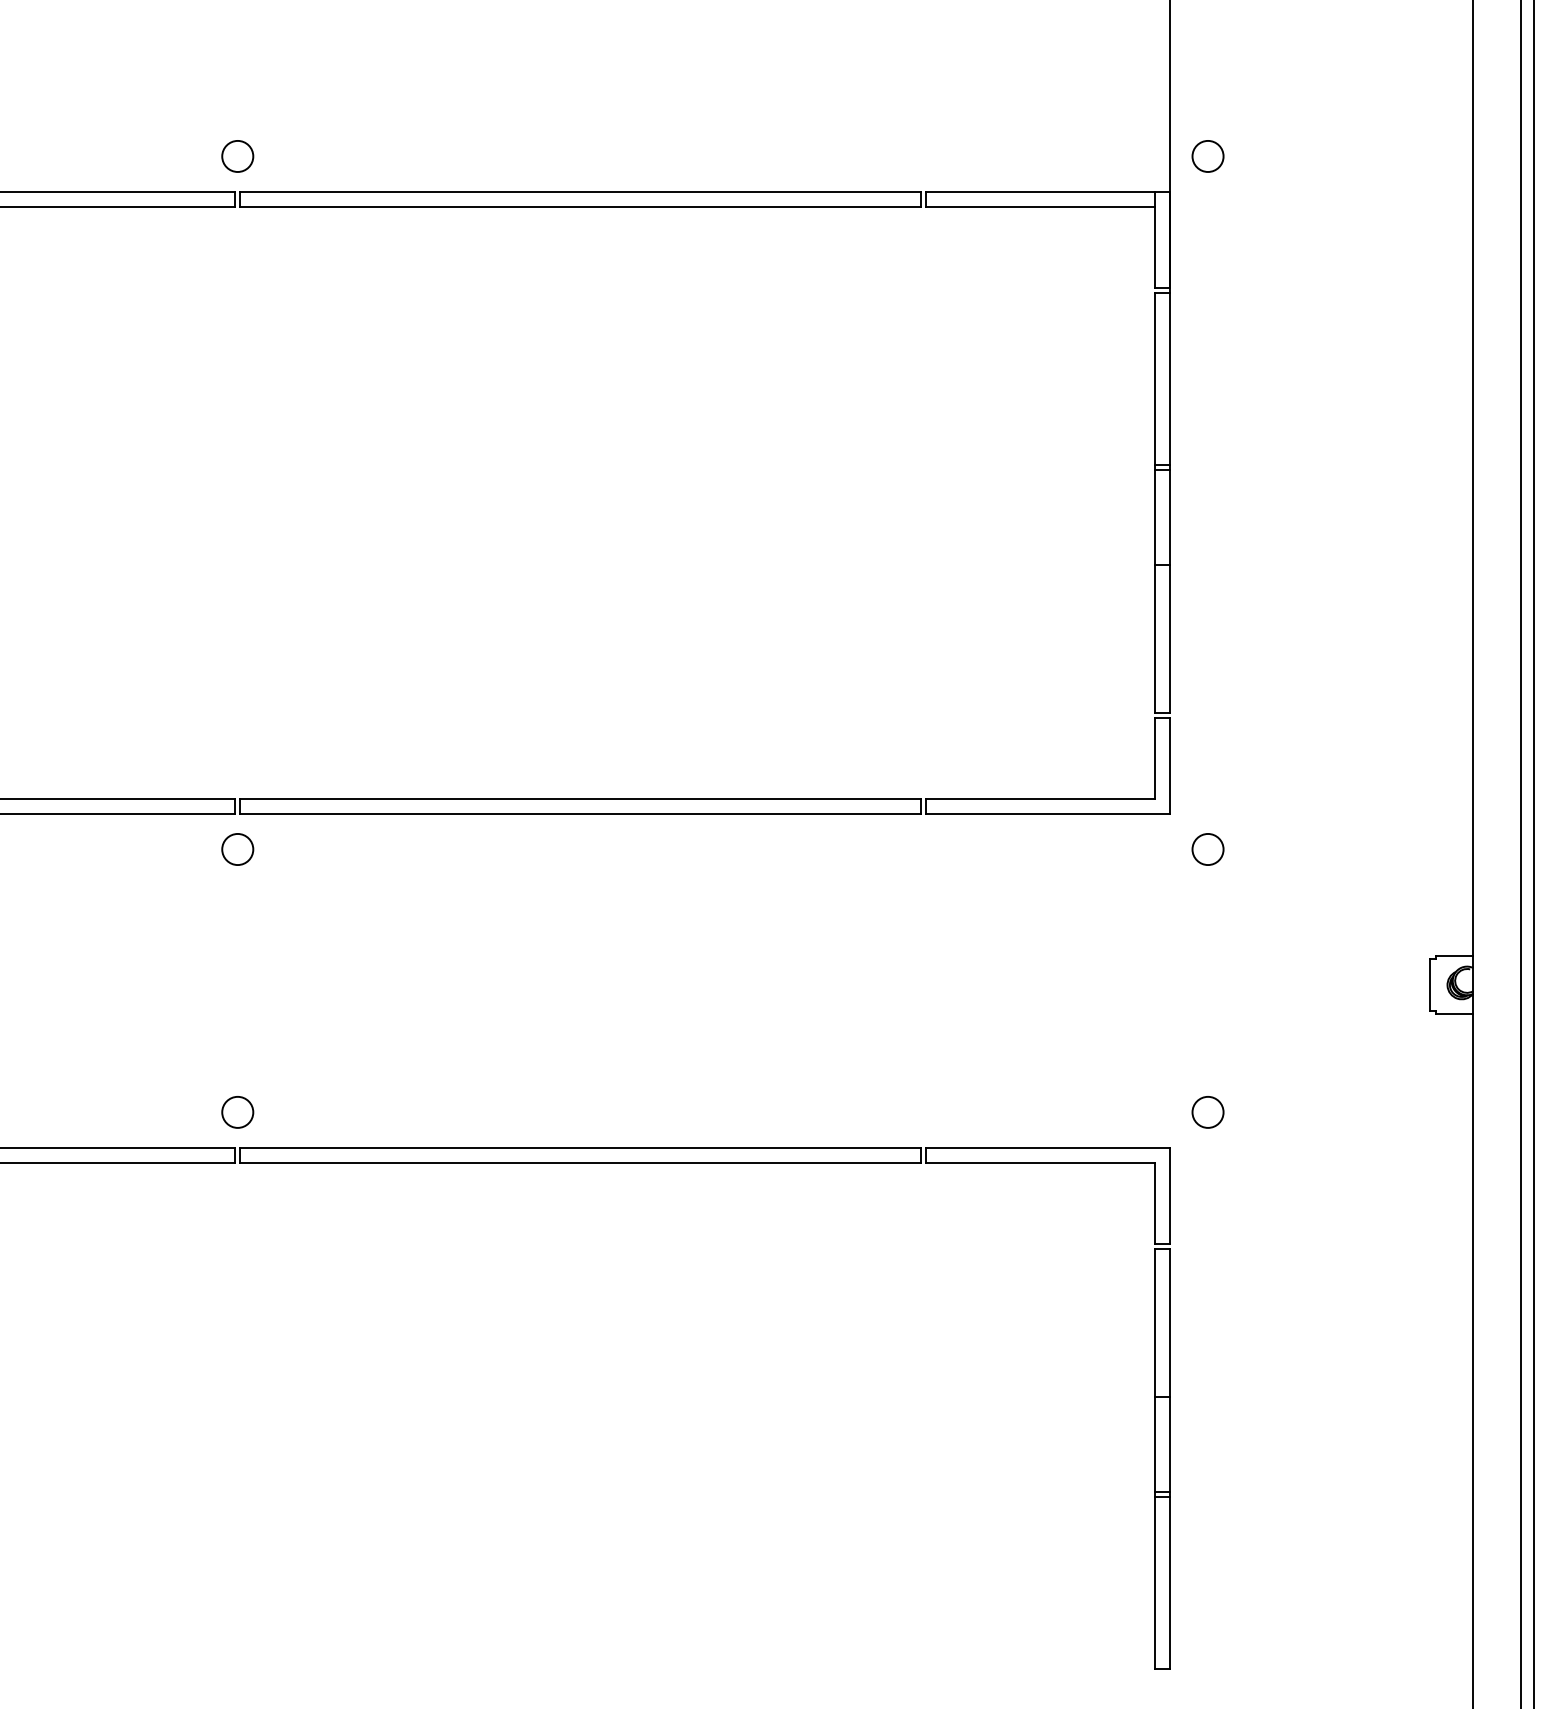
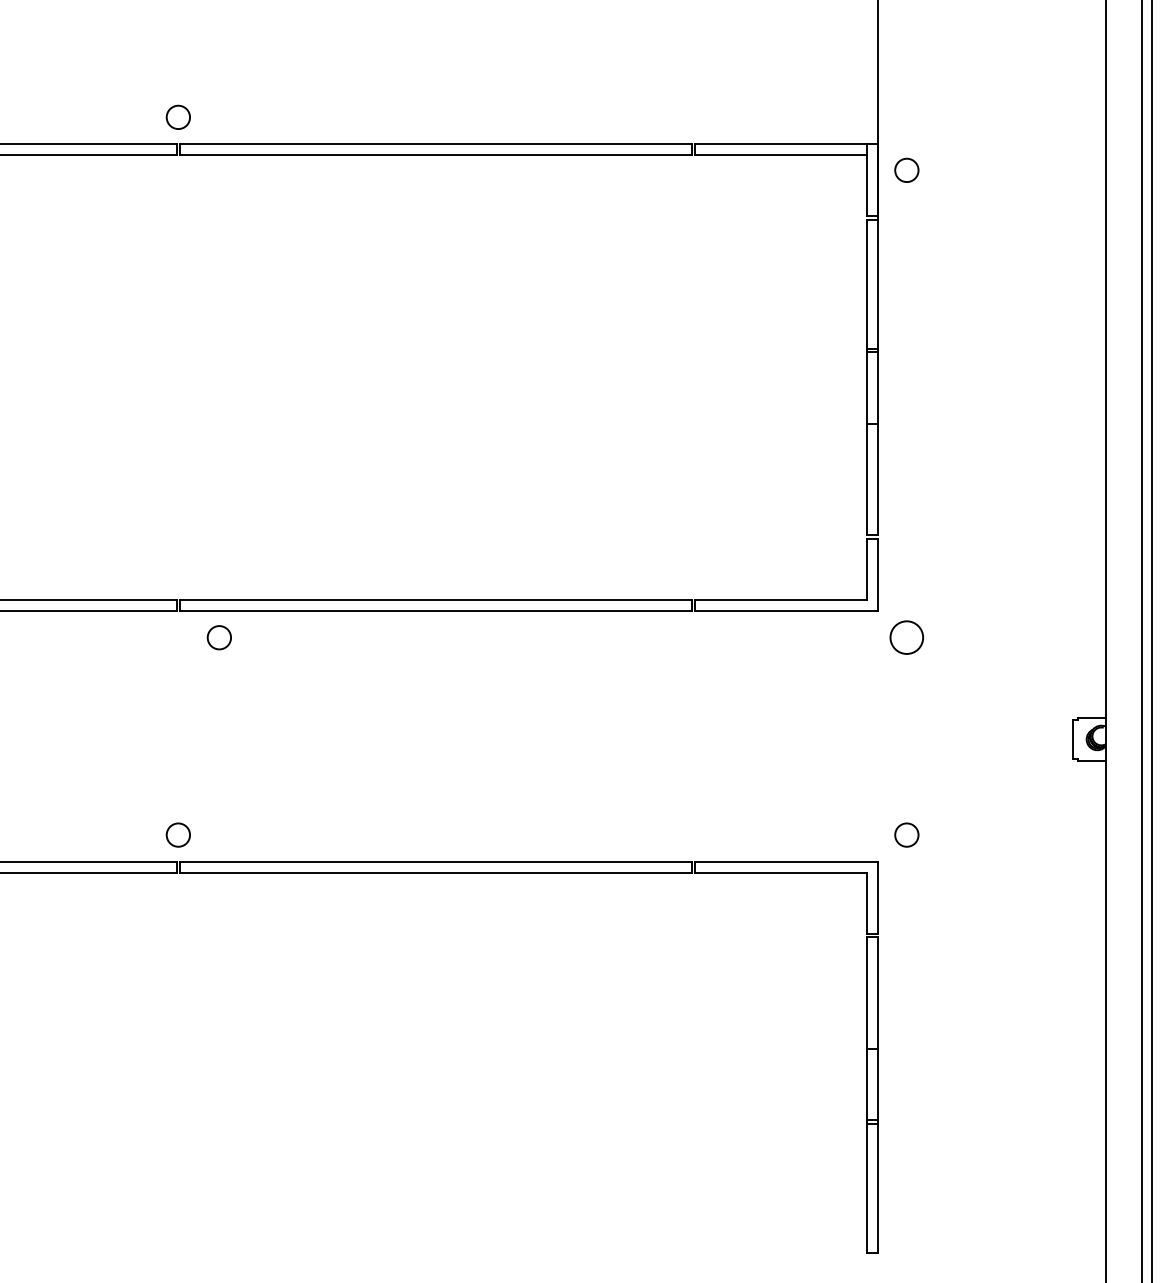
circle: (1207, 155) -> (906, 169), moved
circle: (236, 849) -> (218, 637), moved
circle: (1207, 849) -> (906, 637), size x1.4

